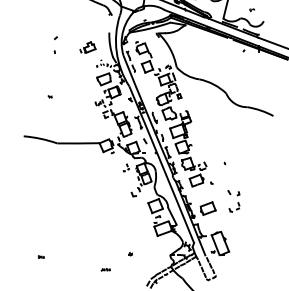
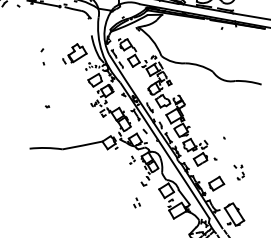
part: (87, 47) -> (73, 53), size x1.67
part: (233, 200) -> (239, 171), size x0.71
part: (122, 212) -> (136, 202), added

